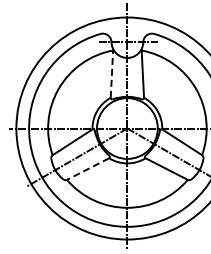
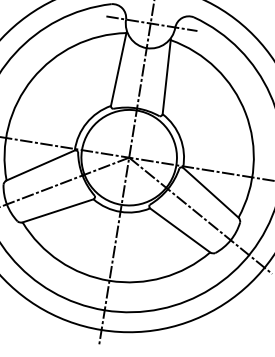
line: (111, 74) -> (117, 69), dashed -> solid
line: (88, 169) -> (58, 211), dashed -> solid

